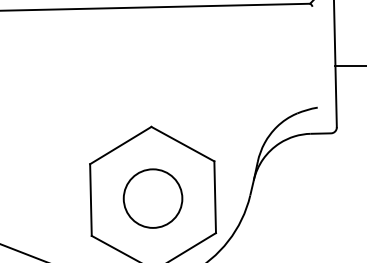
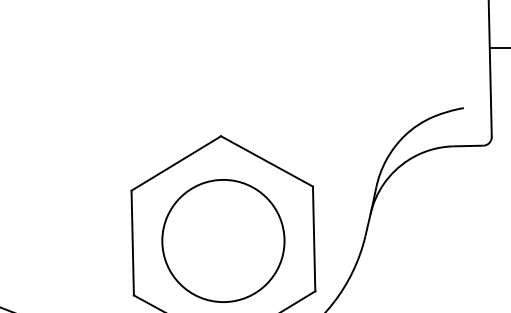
circle: (152, 198) -> (222, 240), size x1.43

